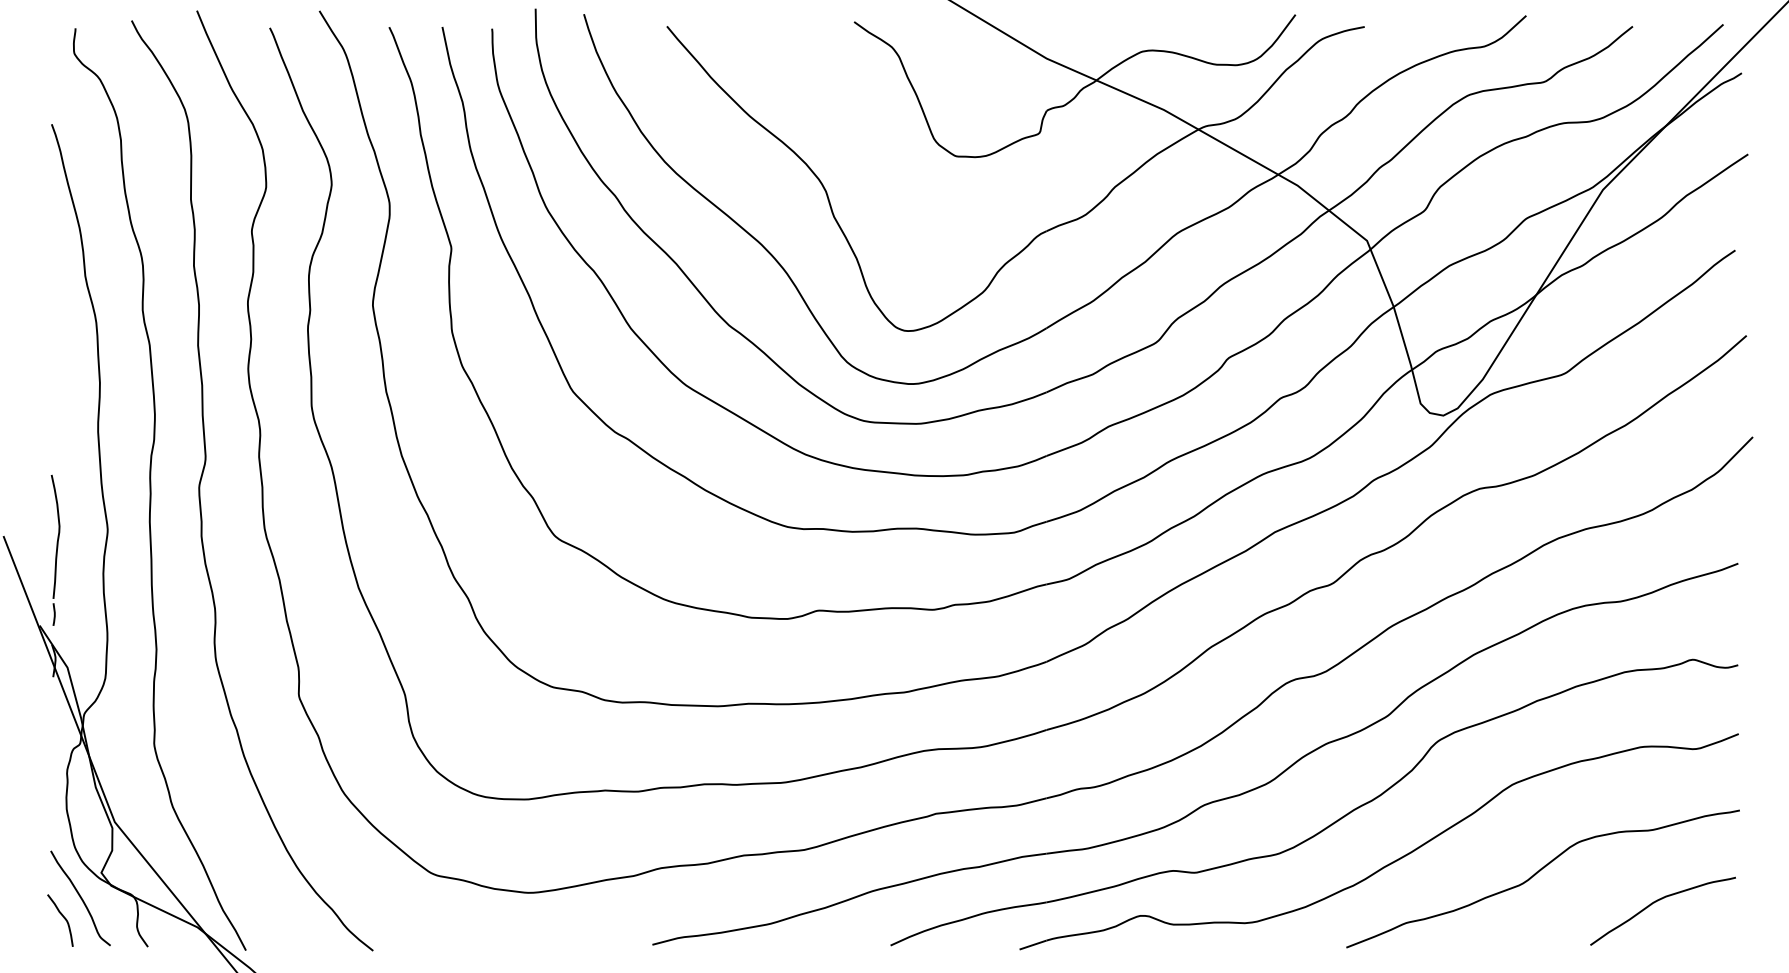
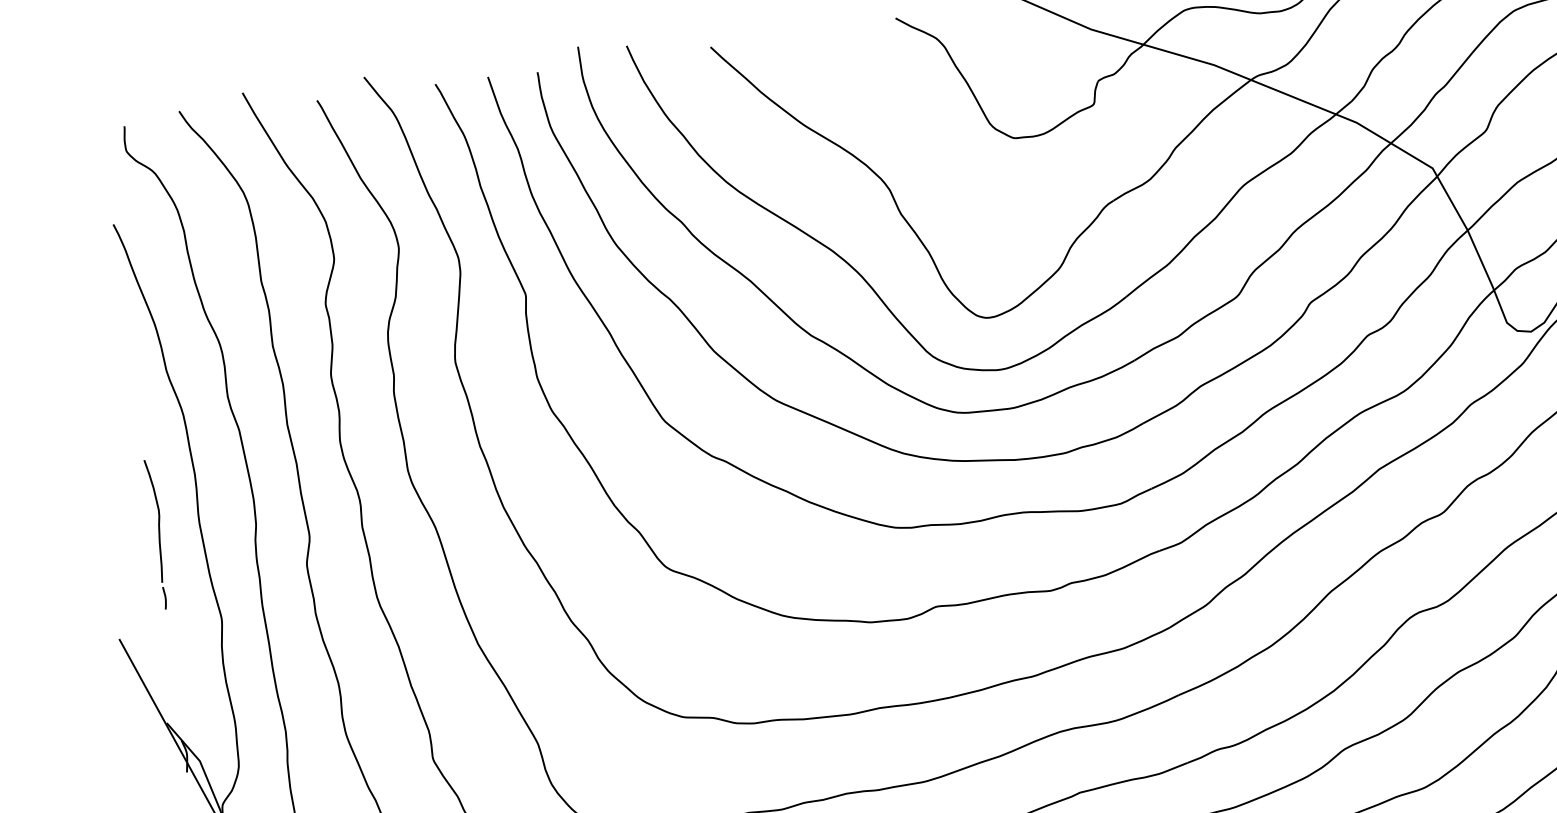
part: (55, 549) -> (157, 533), moved

